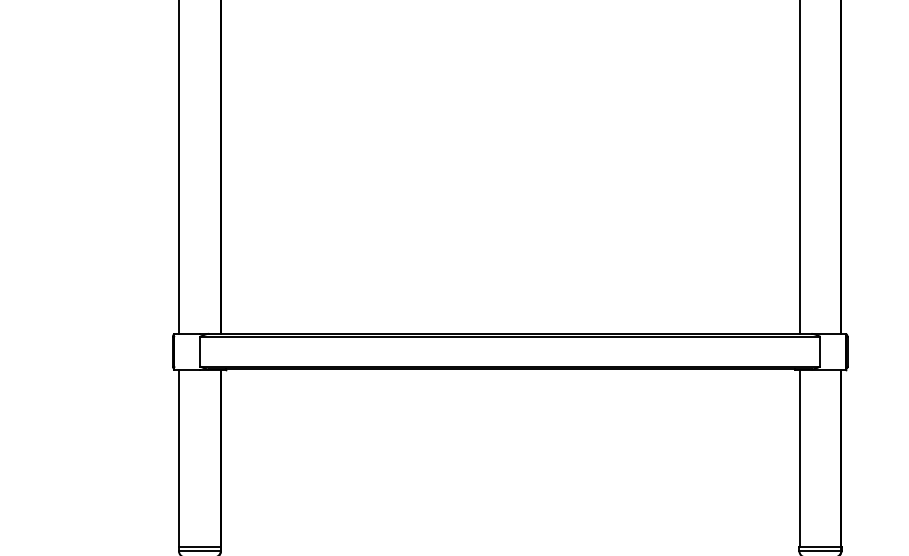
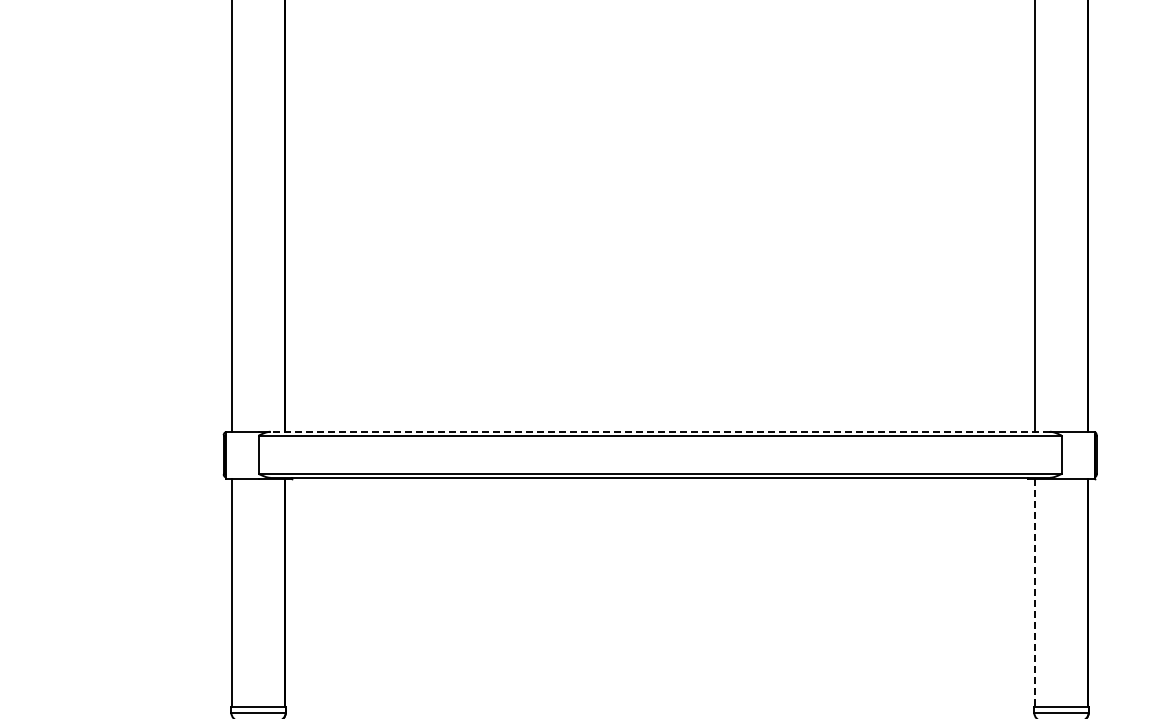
line: (510, 333) -> (660, 431), solid -> dashed
line: (799, 458) -> (1034, 593), solid -> dashed

